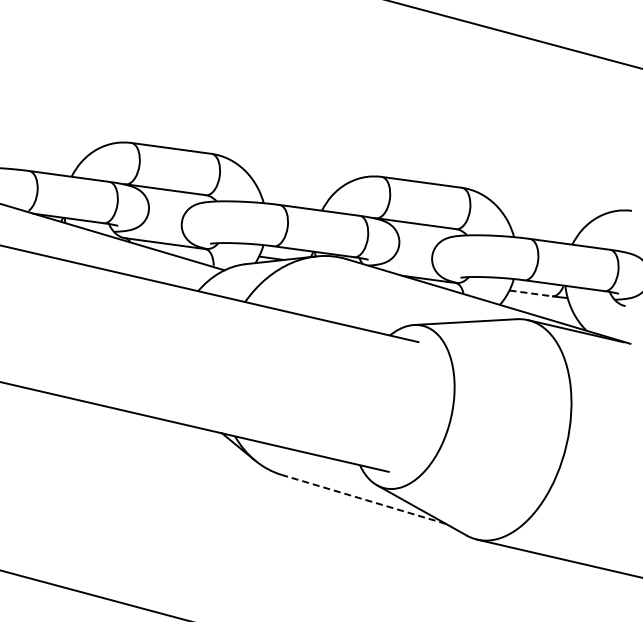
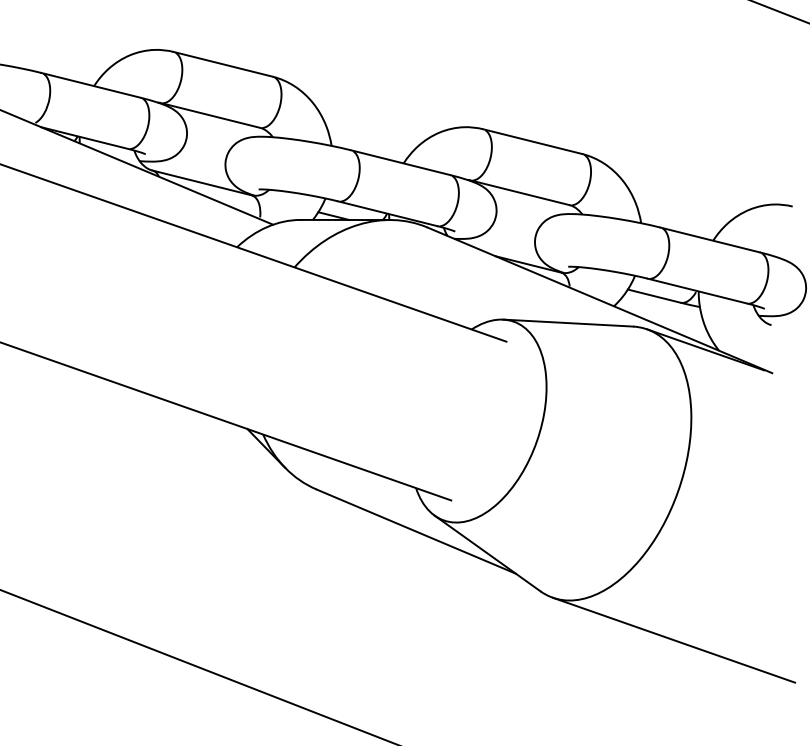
line: (531, 293) -> (655, 296), dashed -> solid
line: (363, 499) -> (415, 531), dashed -> solid

